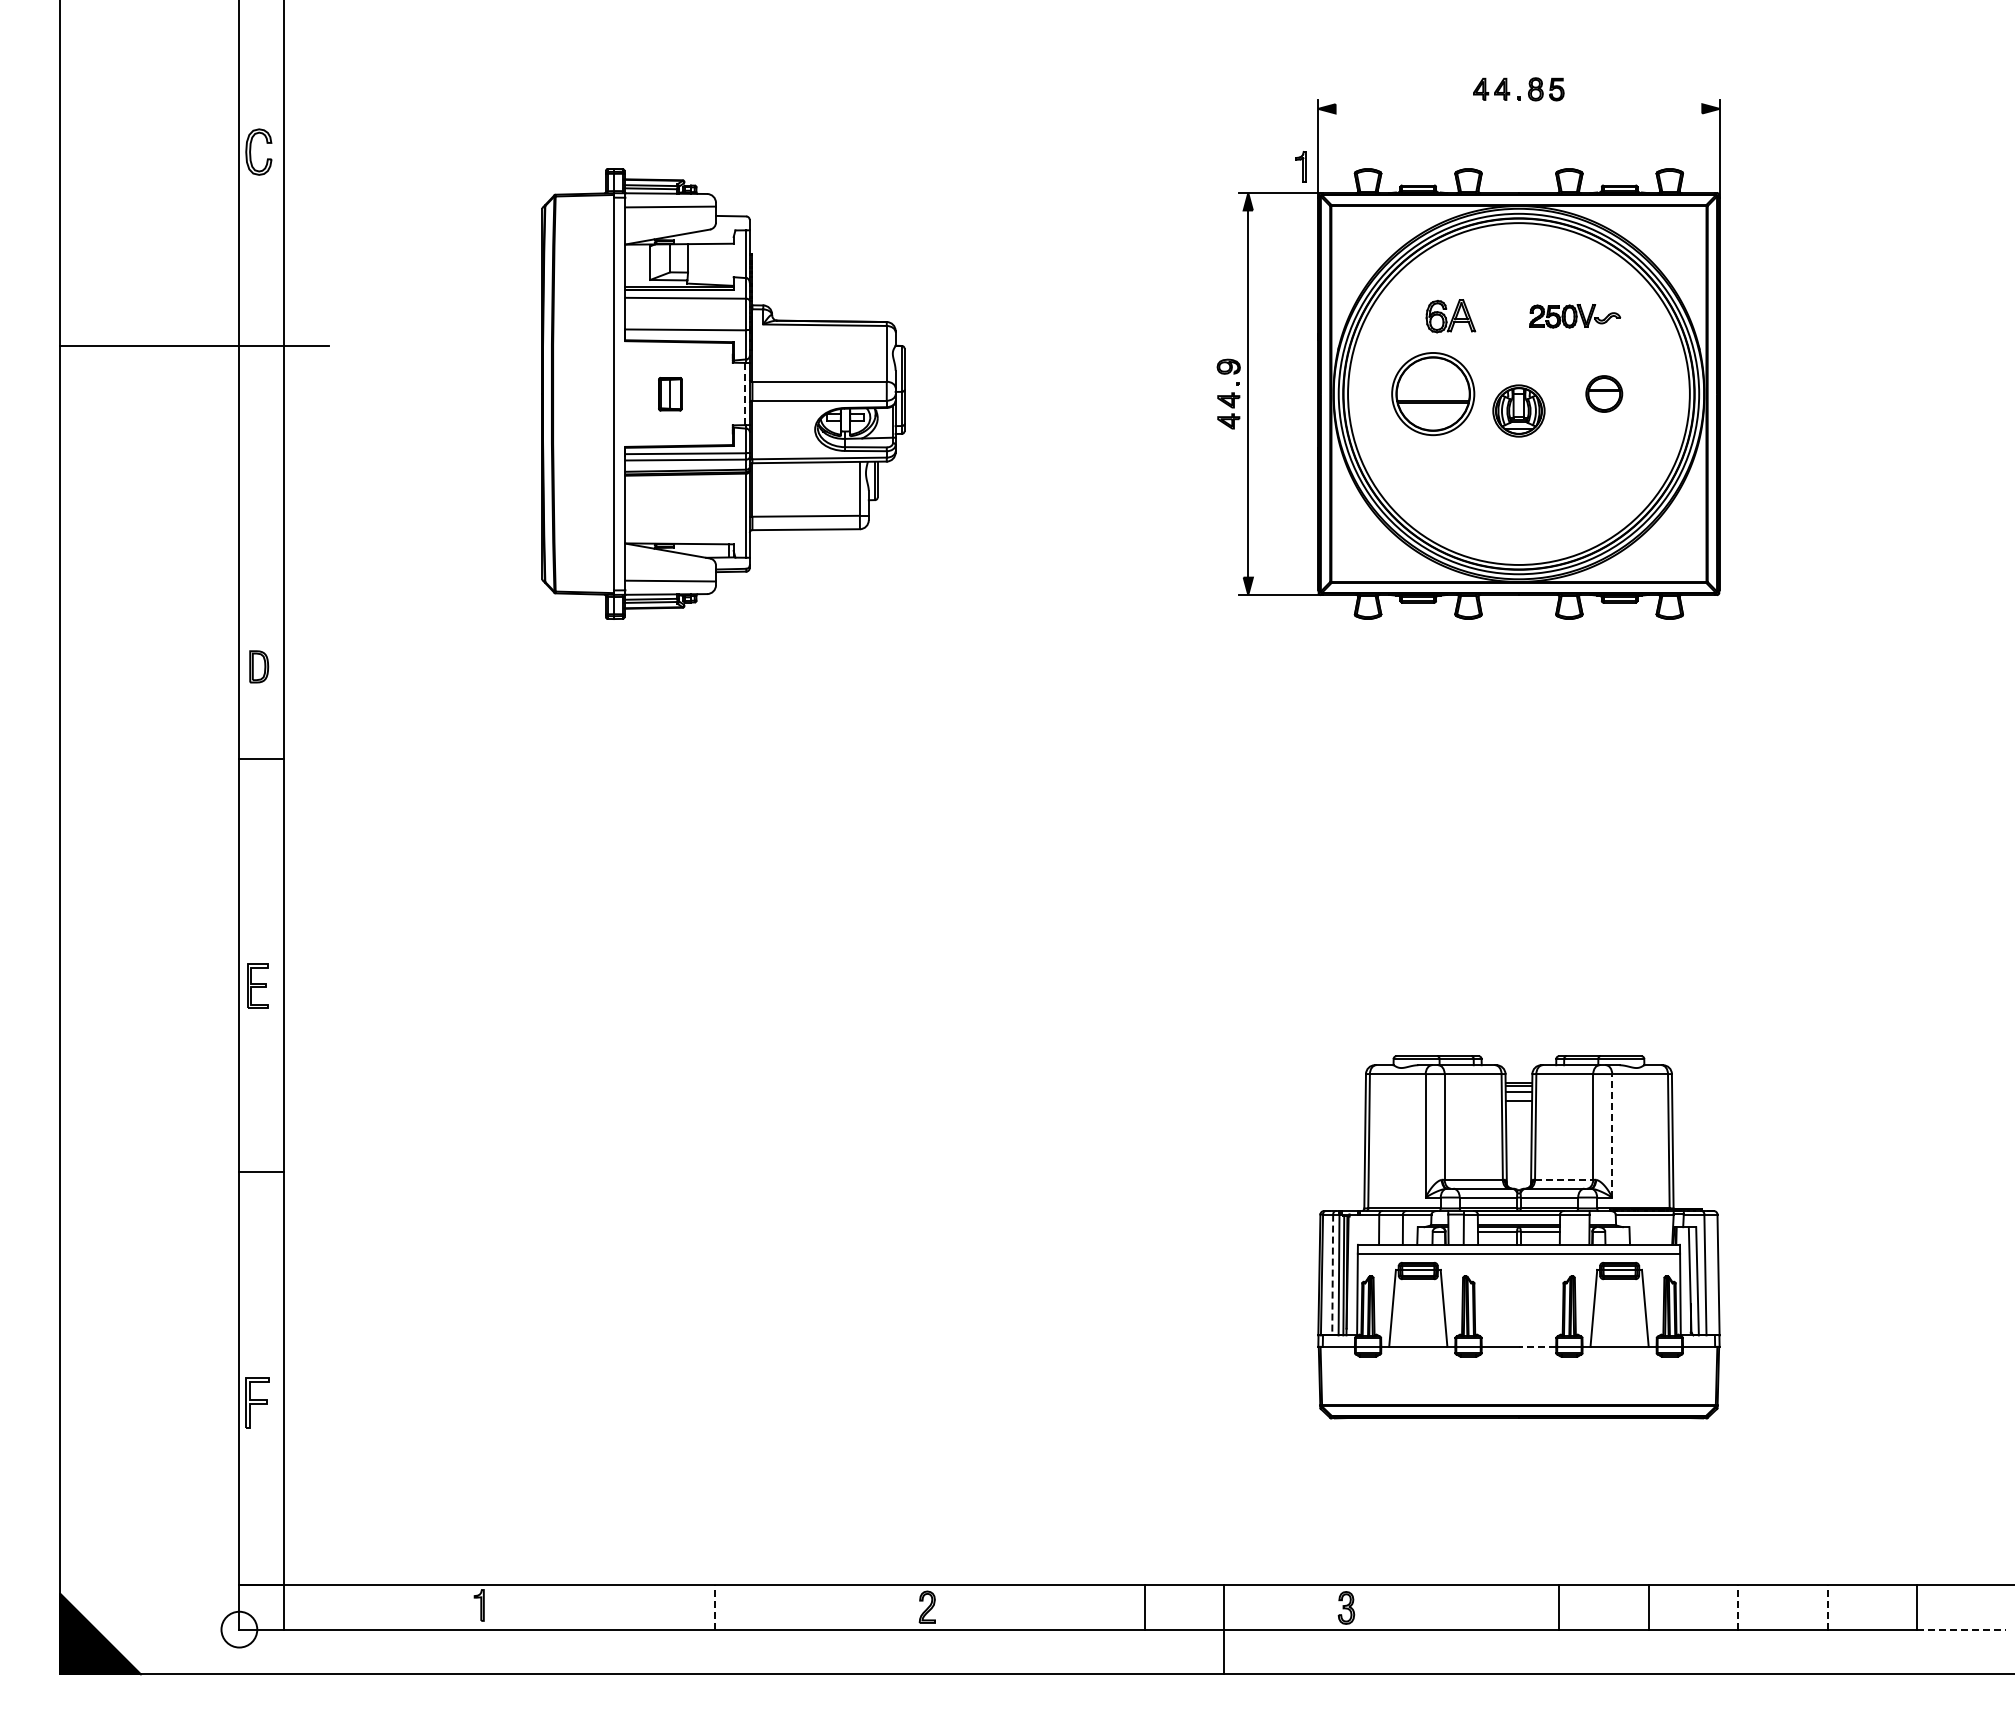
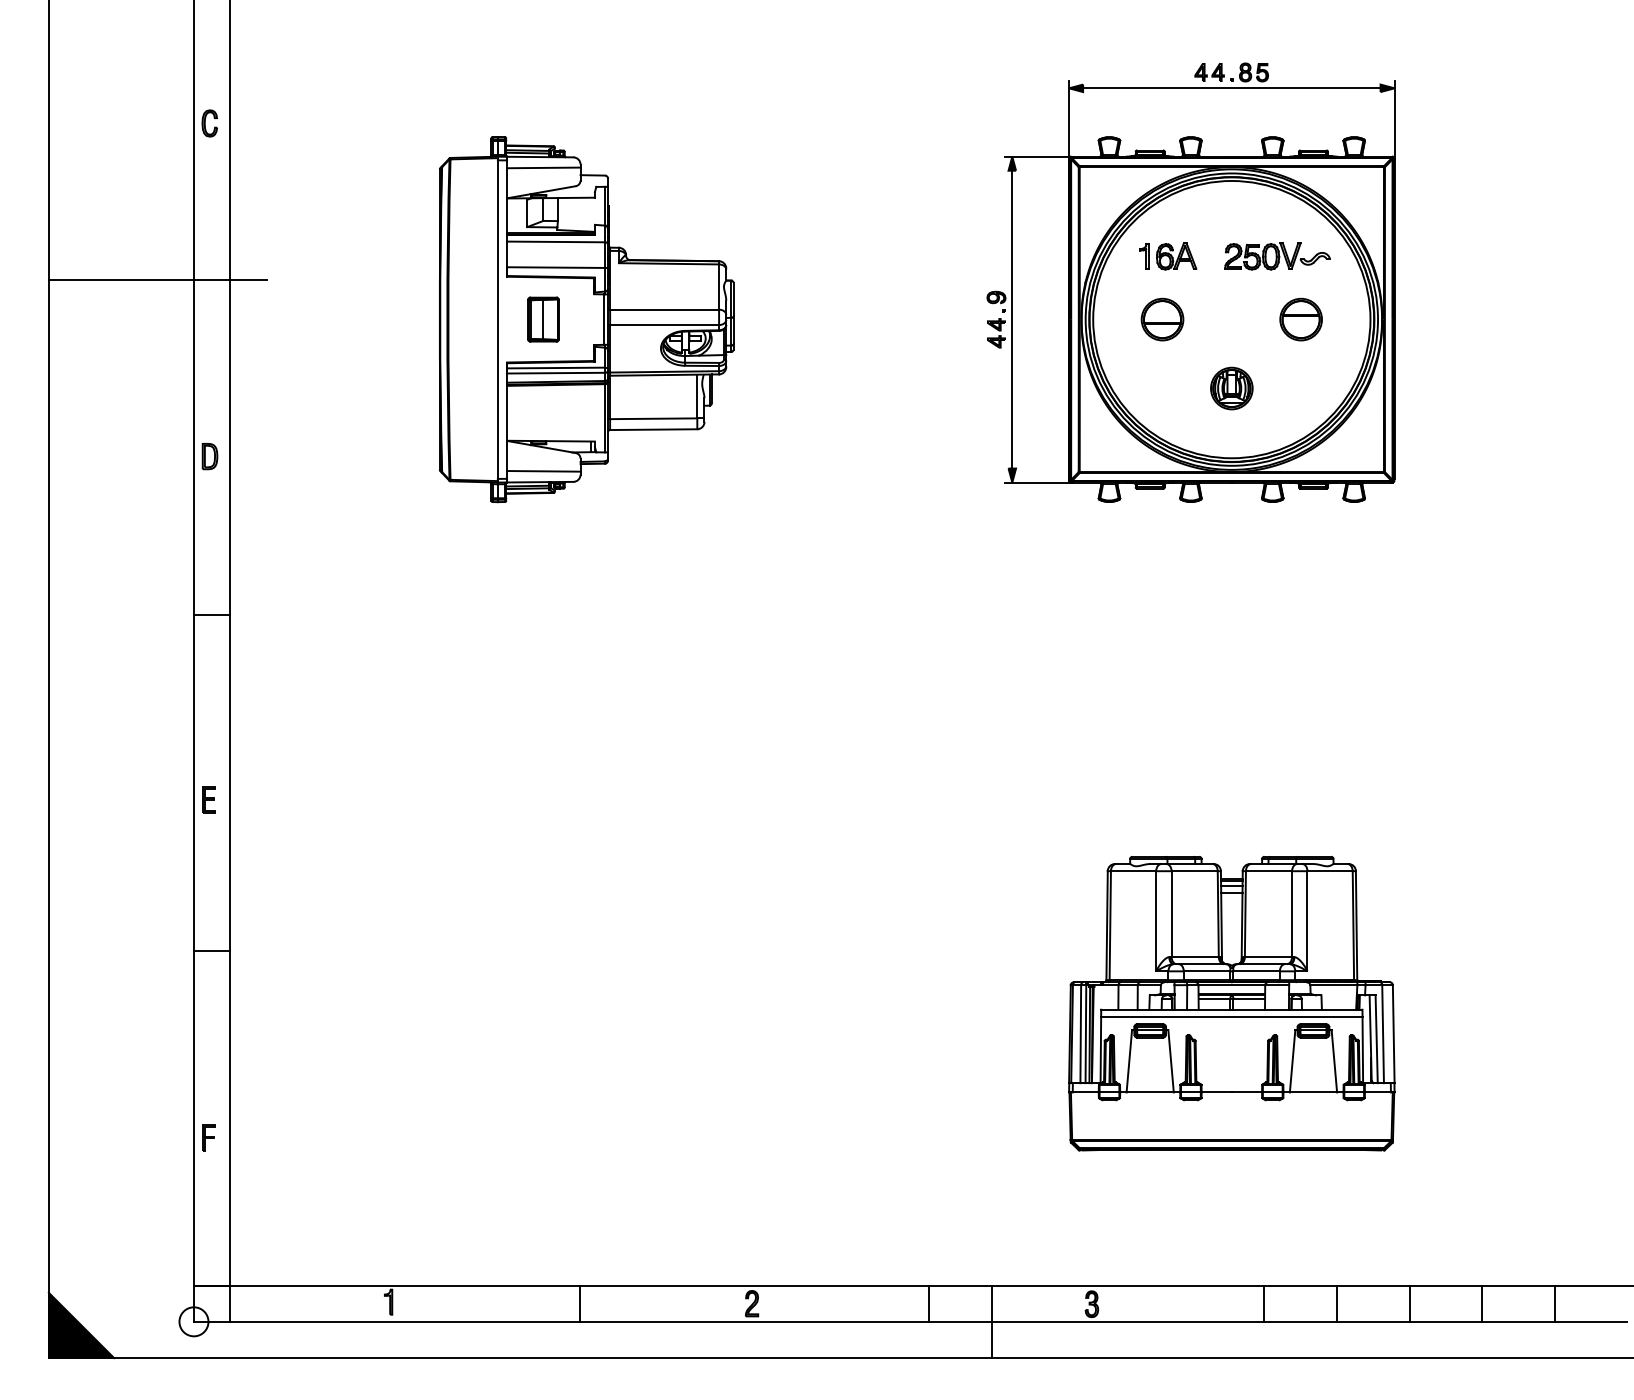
line: (1518, 108) -> (1231, 88), added
part: (258, 152) -> (209, 123), size x0.71
part: (1300, 166) -> (1143, 255), moved
part: (1574, 316) -> (1276, 256), size x1.43
part: (1433, 393) -> (1162, 319), size x0.62
part: (1603, 393) -> (1300, 319), size x1.43
part: (670, 394) -> (543, 319), size x1.67
line: (745, 394) -> (604, 319), dashed -> solid
part: (1518, 410) -> (1231, 388), moved
part: (259, 666) -> (210, 456), moved
part: (257, 985) -> (208, 799), size x0.71
line: (1612, 1135) -> (1307, 921), dashed -> solid
line: (1564, 1179) -> (1268, 956), dashed -> solid
line: (1332, 1275) -> (1080, 1034), dashed -> solid
line: (1537, 1346) -> (1246, 1092), dashed -> solid
part: (257, 1402) -> (208, 1137), size x0.62
line: (714, 1606) -> (579, 1303), dashed -> solid
line: (1738, 1606) -> (1409, 1303), dashed -> solid
line: (1827, 1606) -> (1482, 1303), dashed -> solid
line: (1961, 1629) -> (1590, 1321), dashed -> solid

